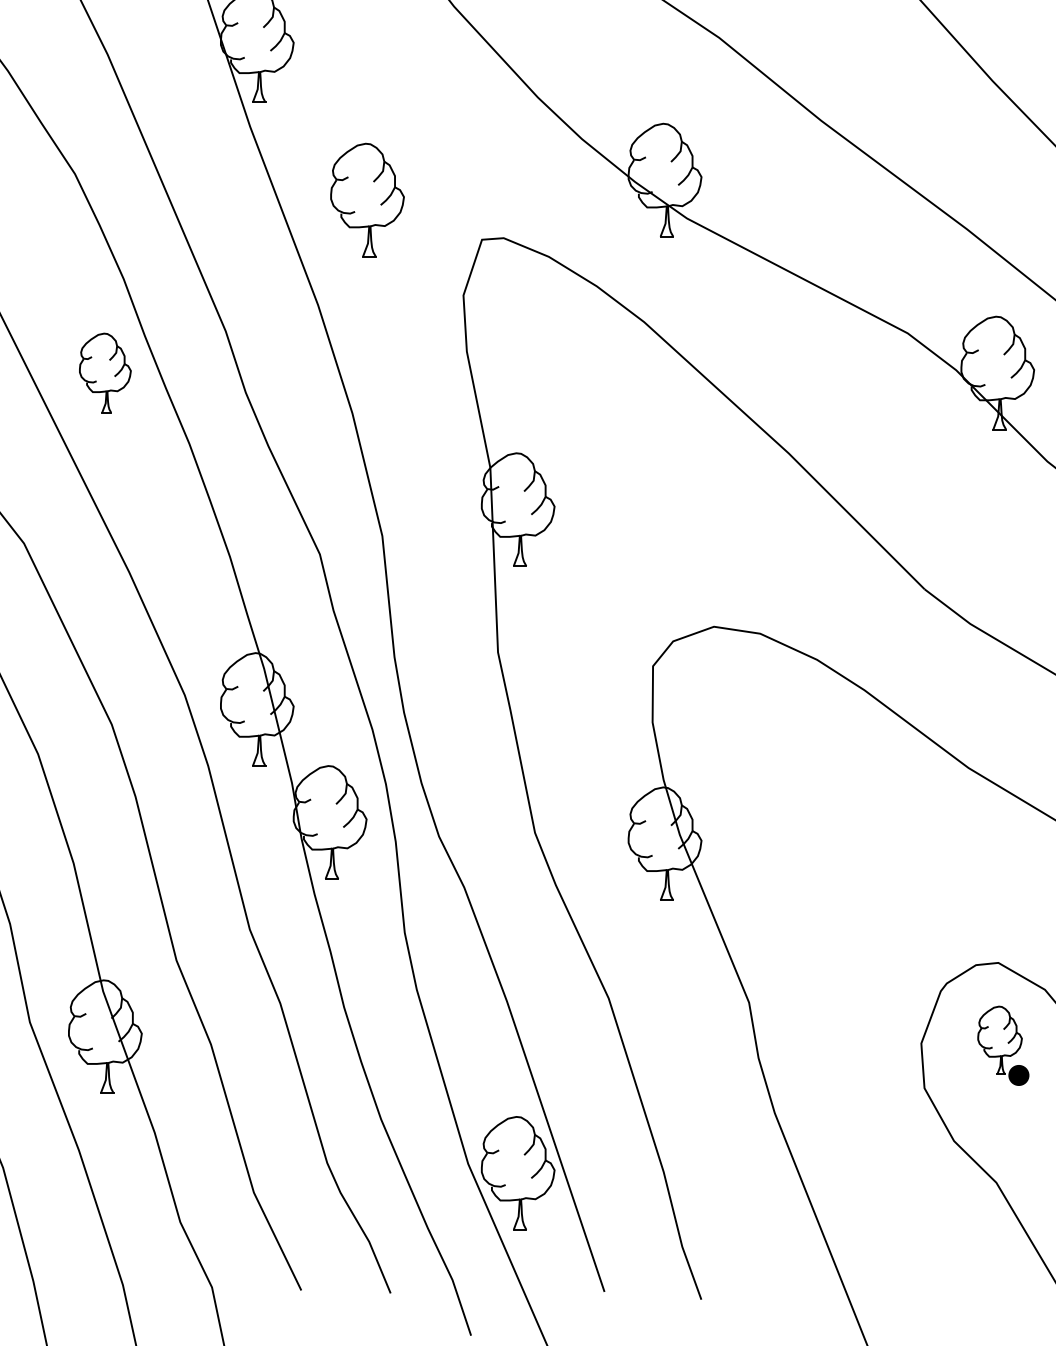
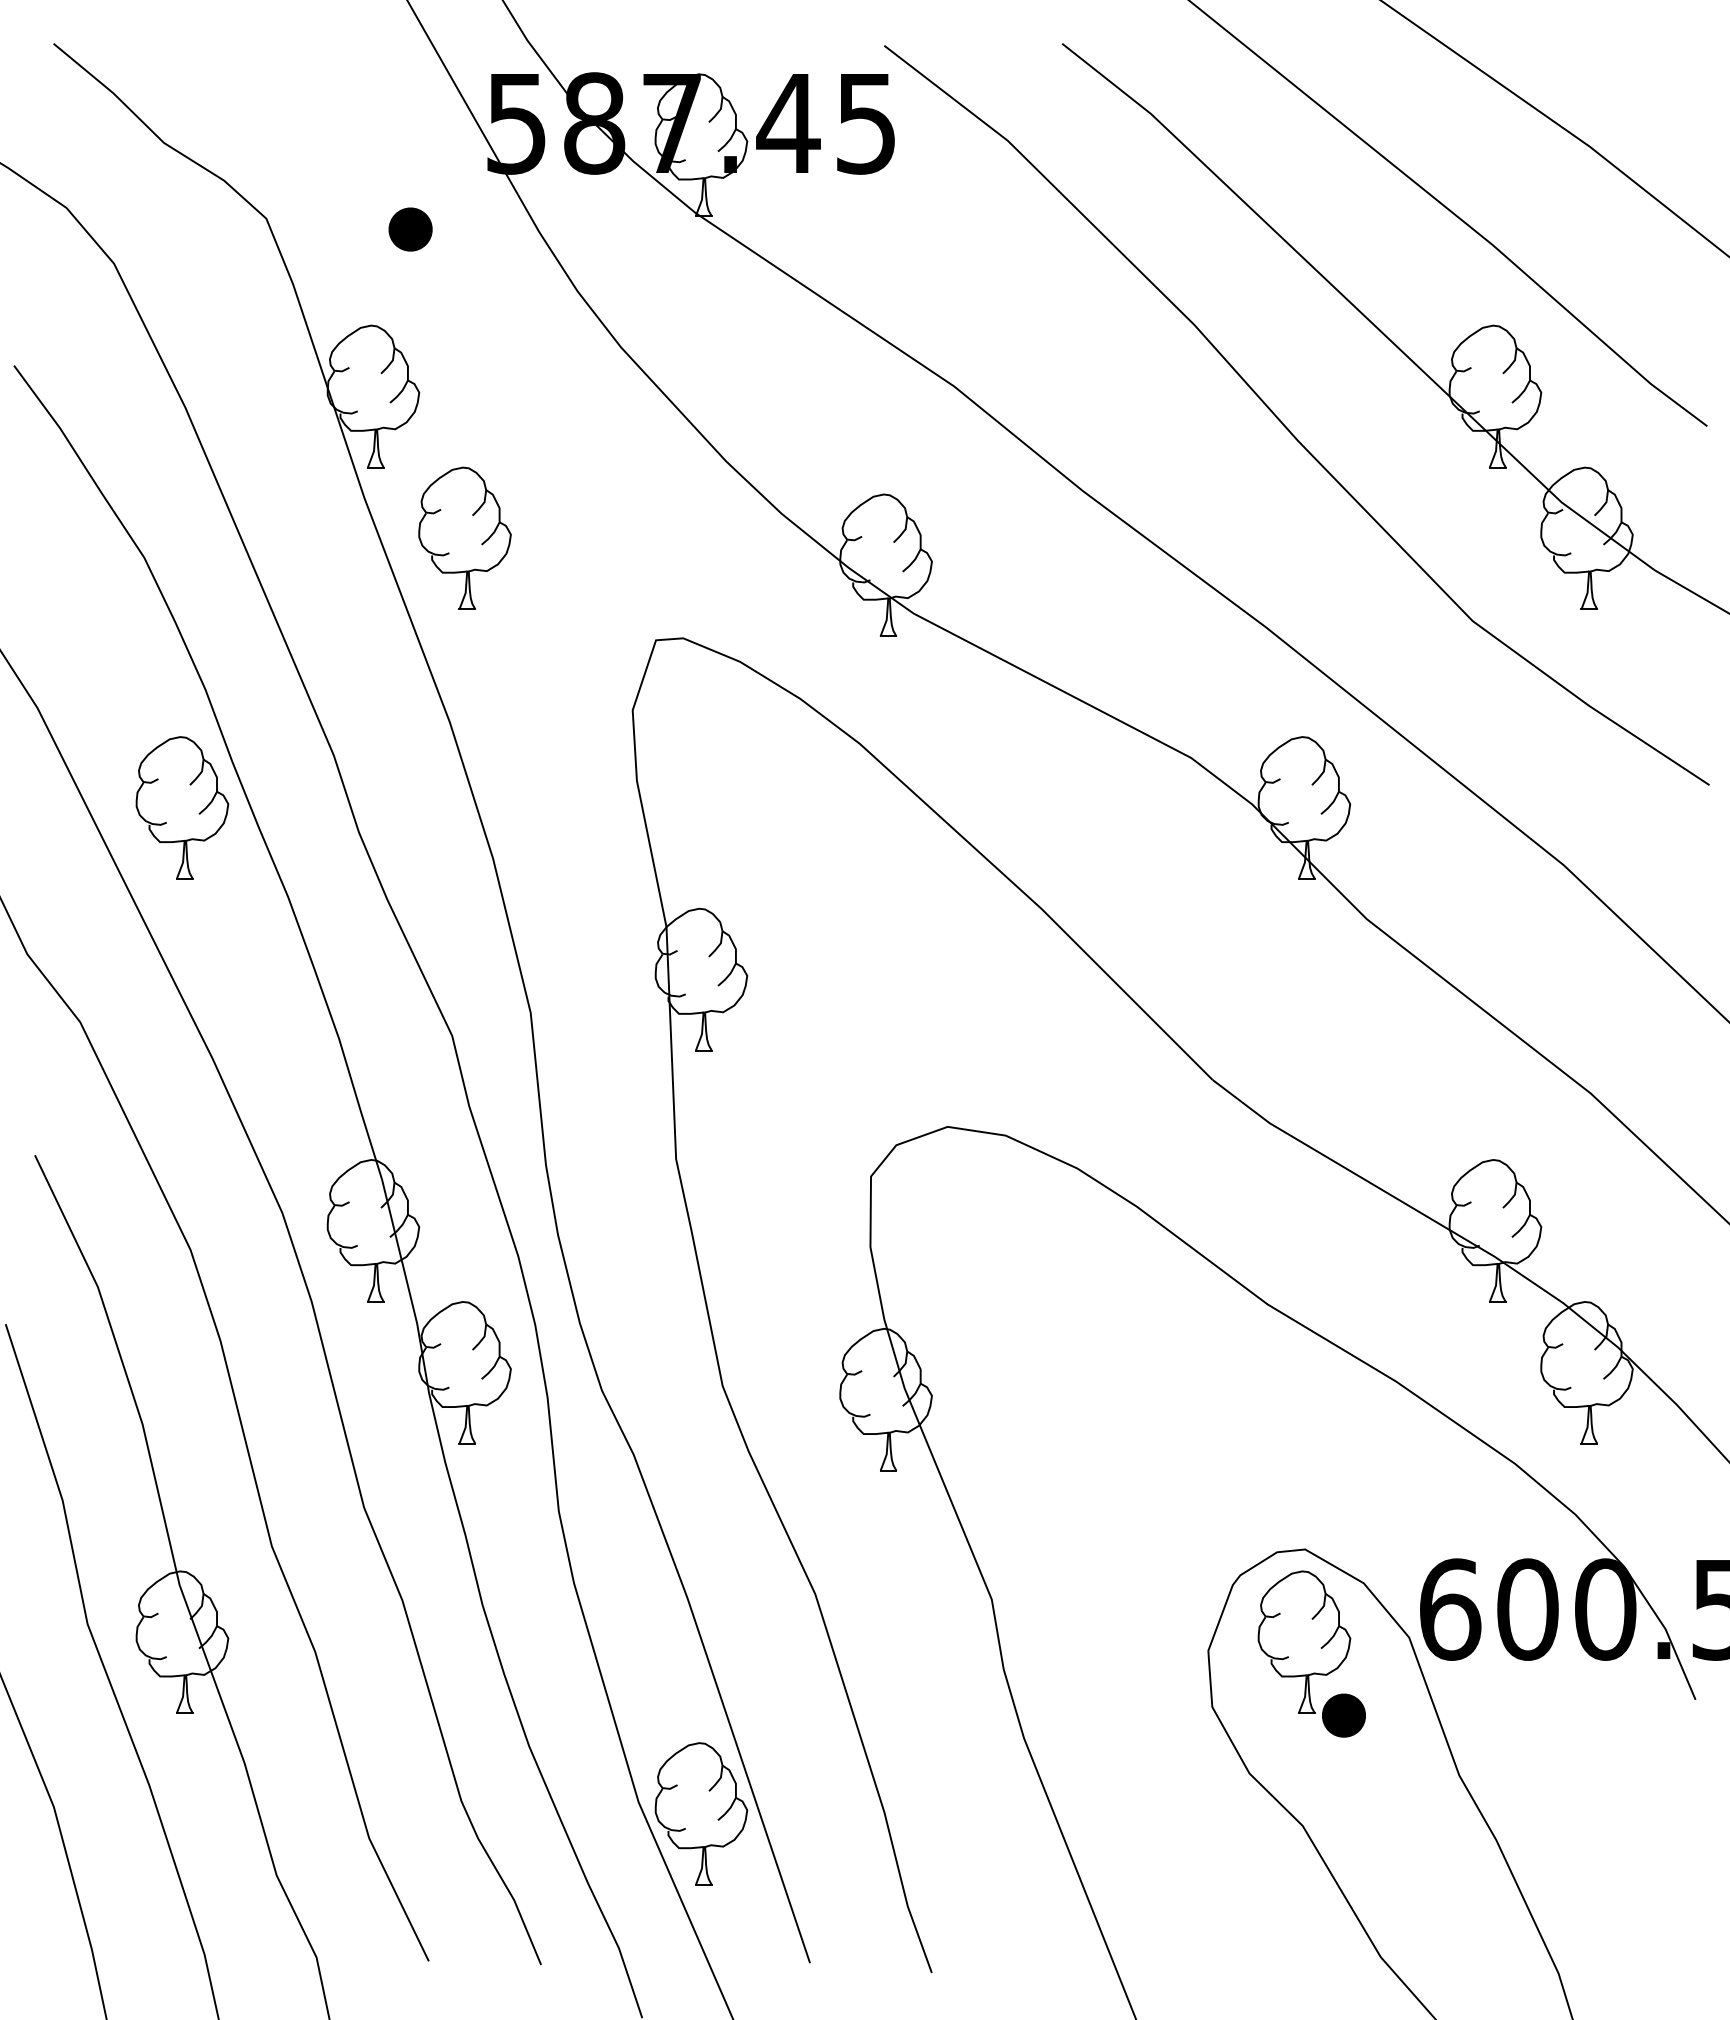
part: (367, 199) -> (464, 537), moved
part: (105, 372) -> (182, 807), size x1.43
part: (1003, 1045) -> (1311, 1653), size x1.67

